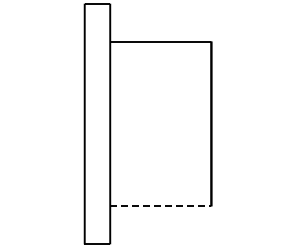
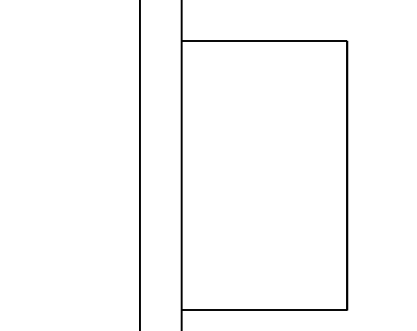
line: (160, 206) -> (263, 310), dashed -> solid

